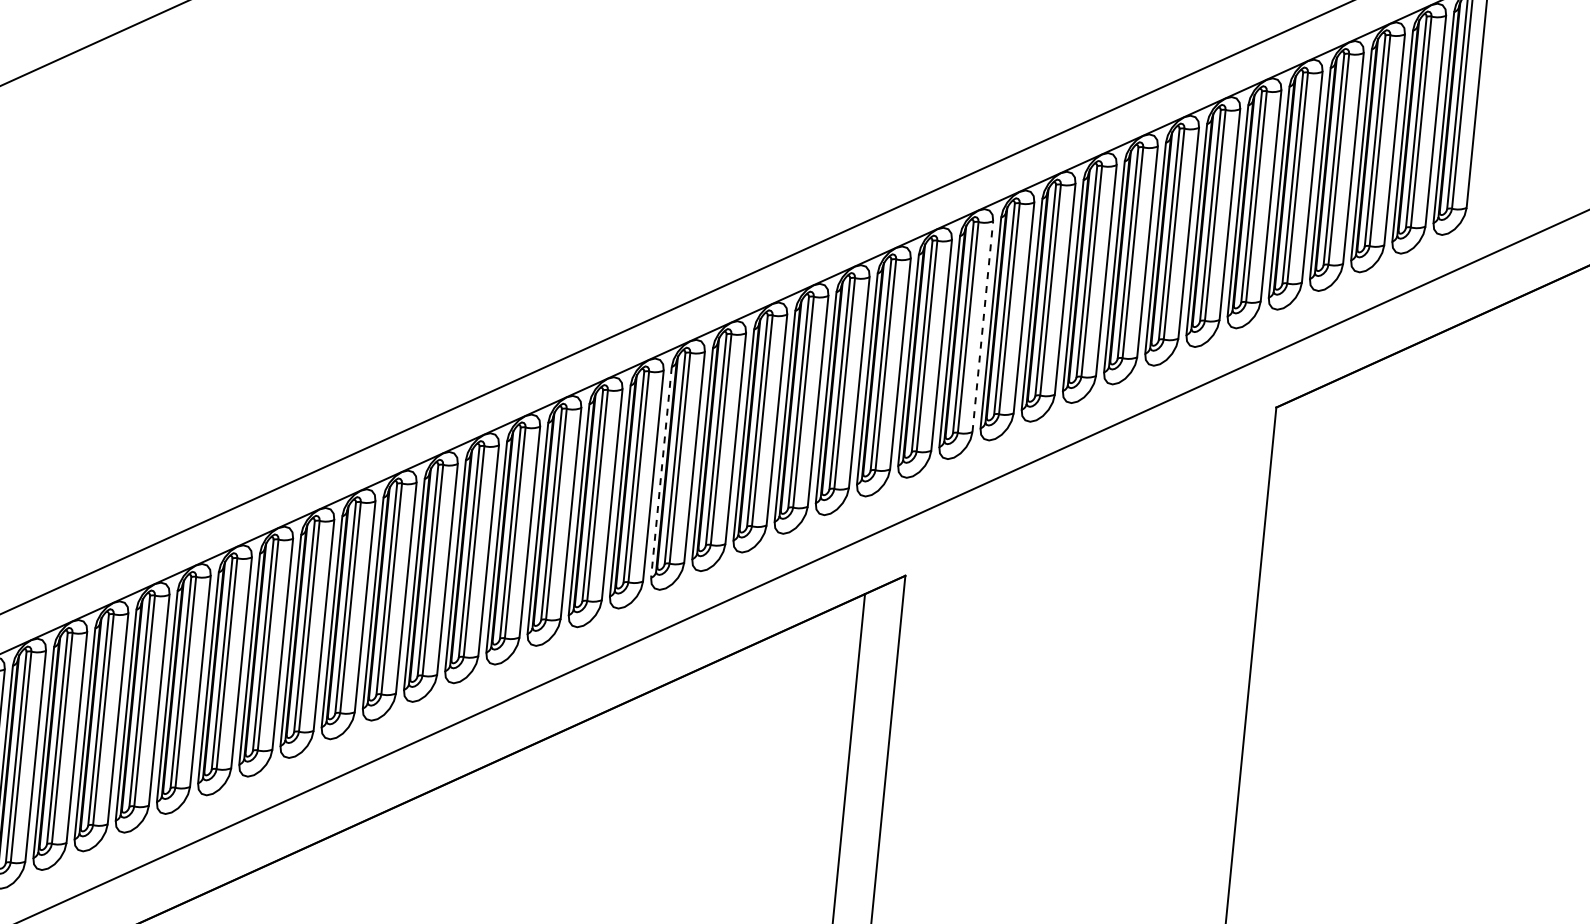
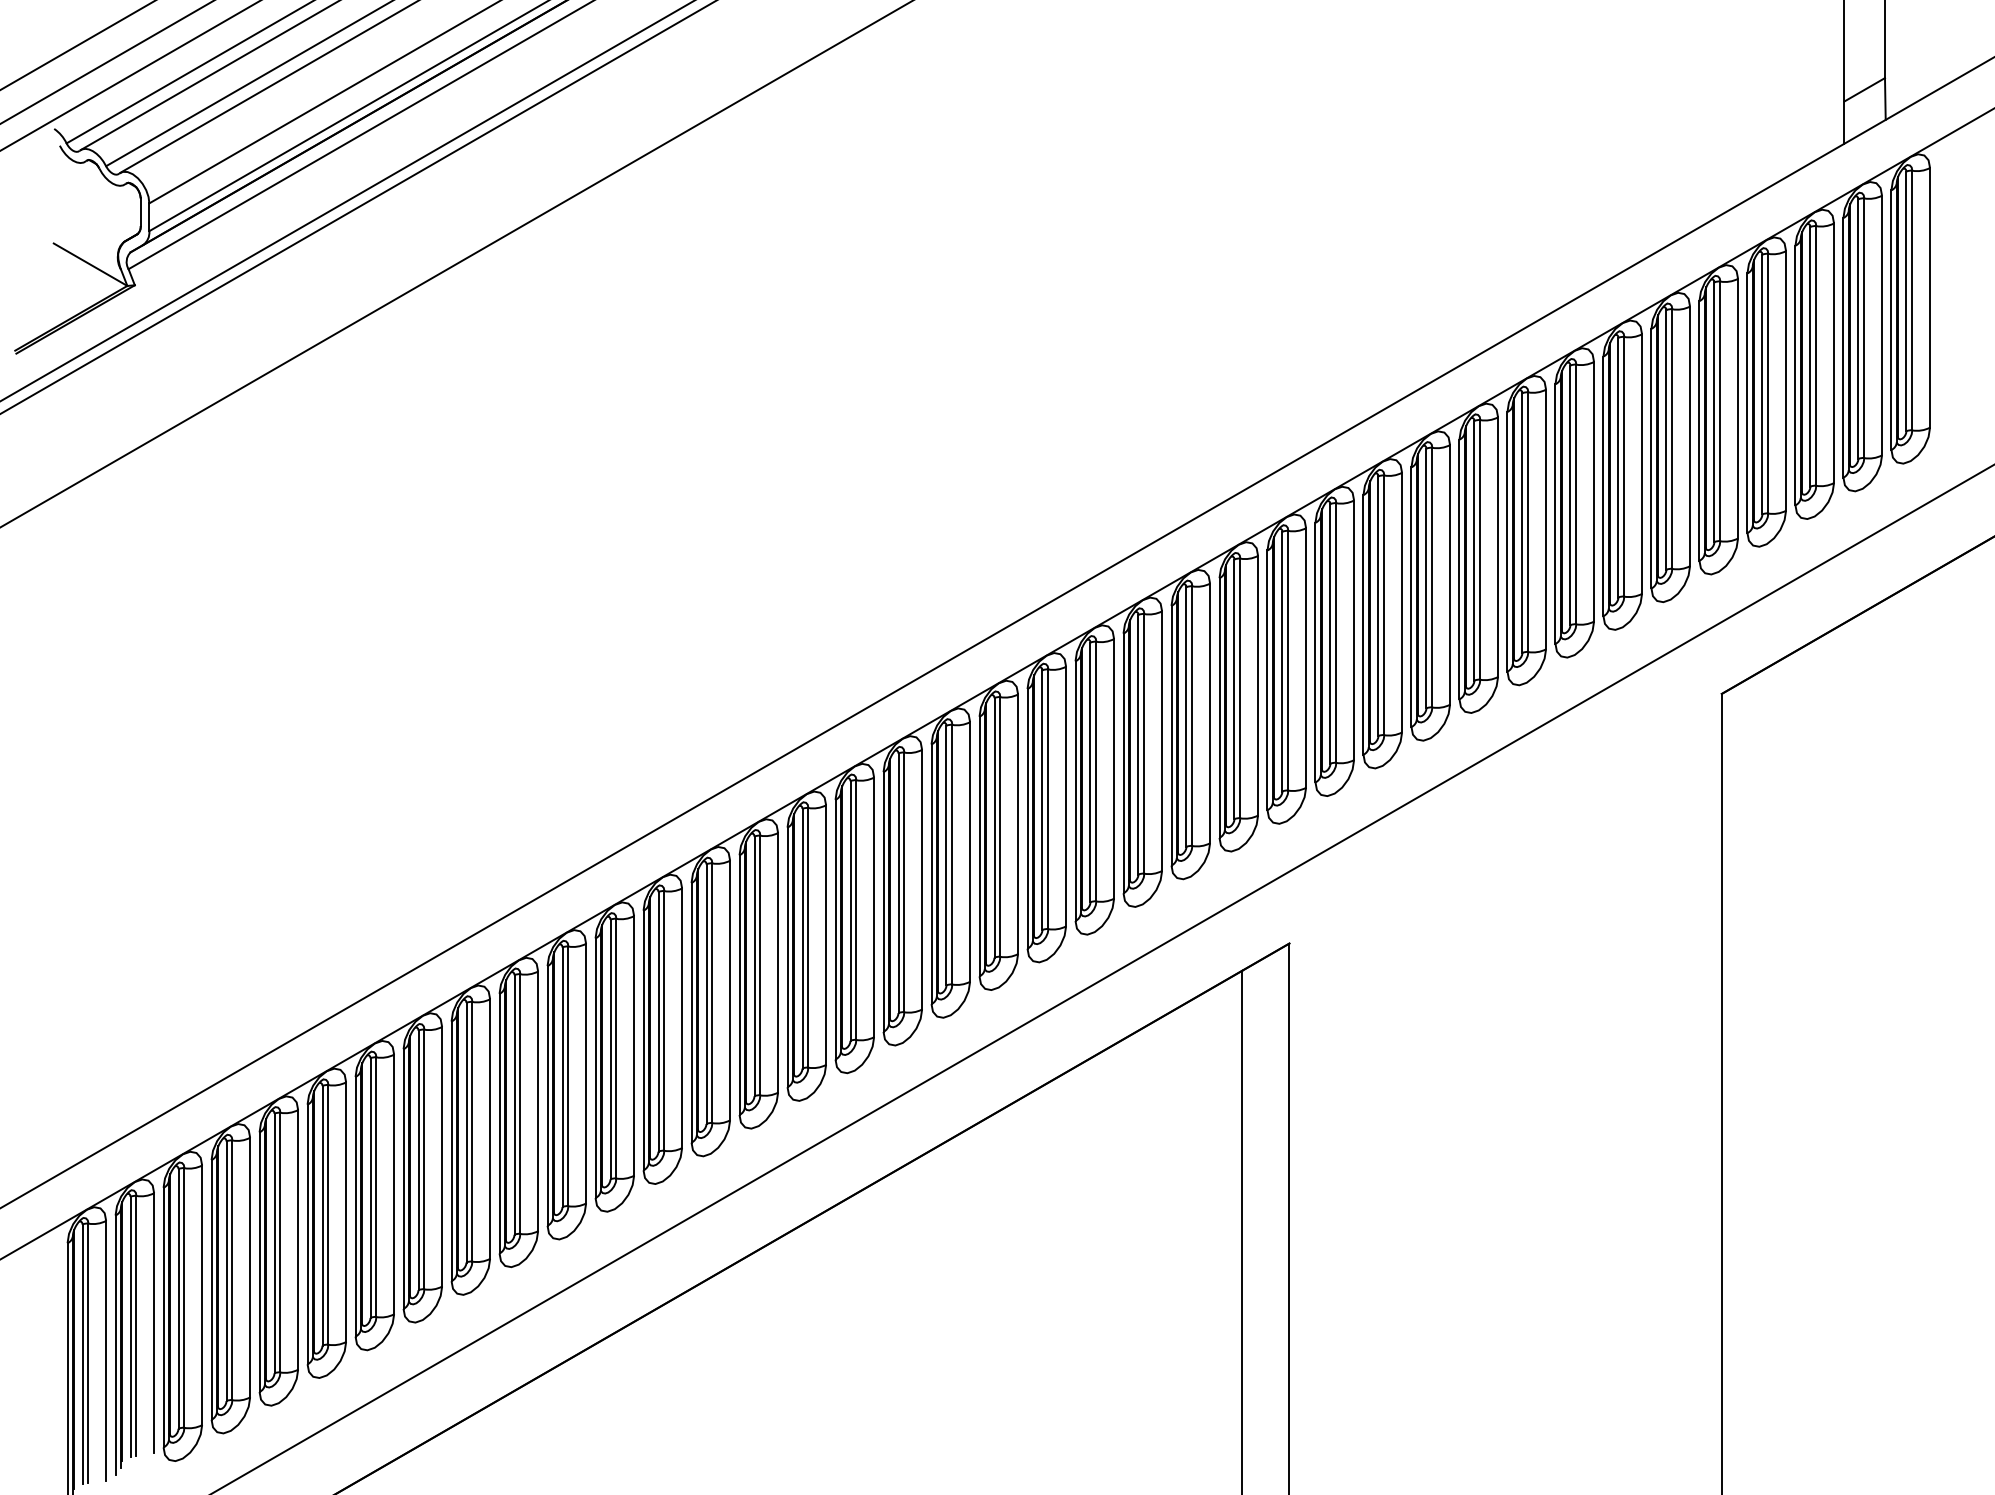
line: (983, 326) -> (1354, 630), dashed -> solid
line: (661, 472) -> (979, 846), dashed -> solid

